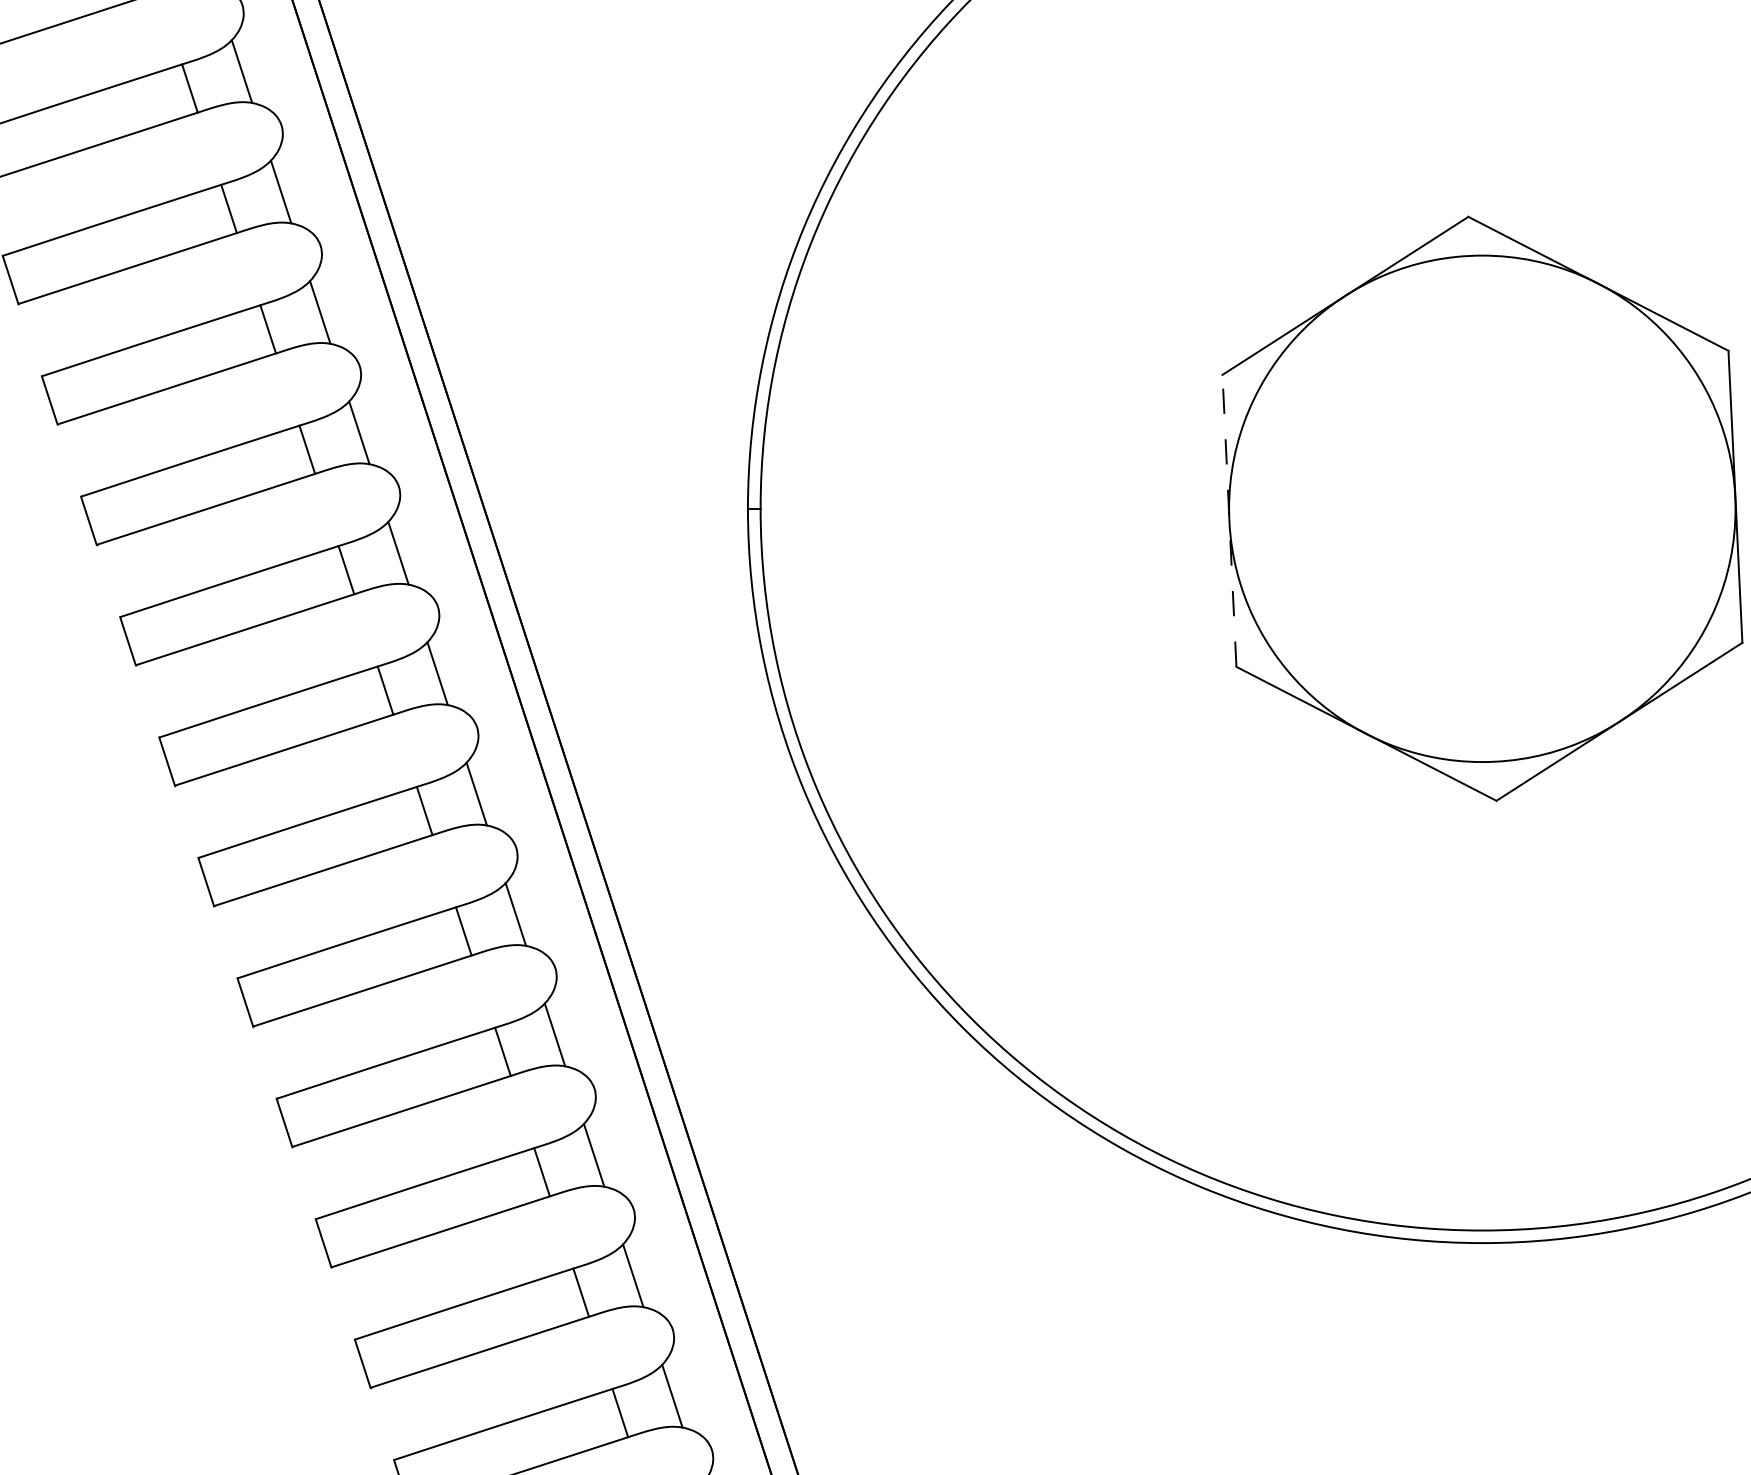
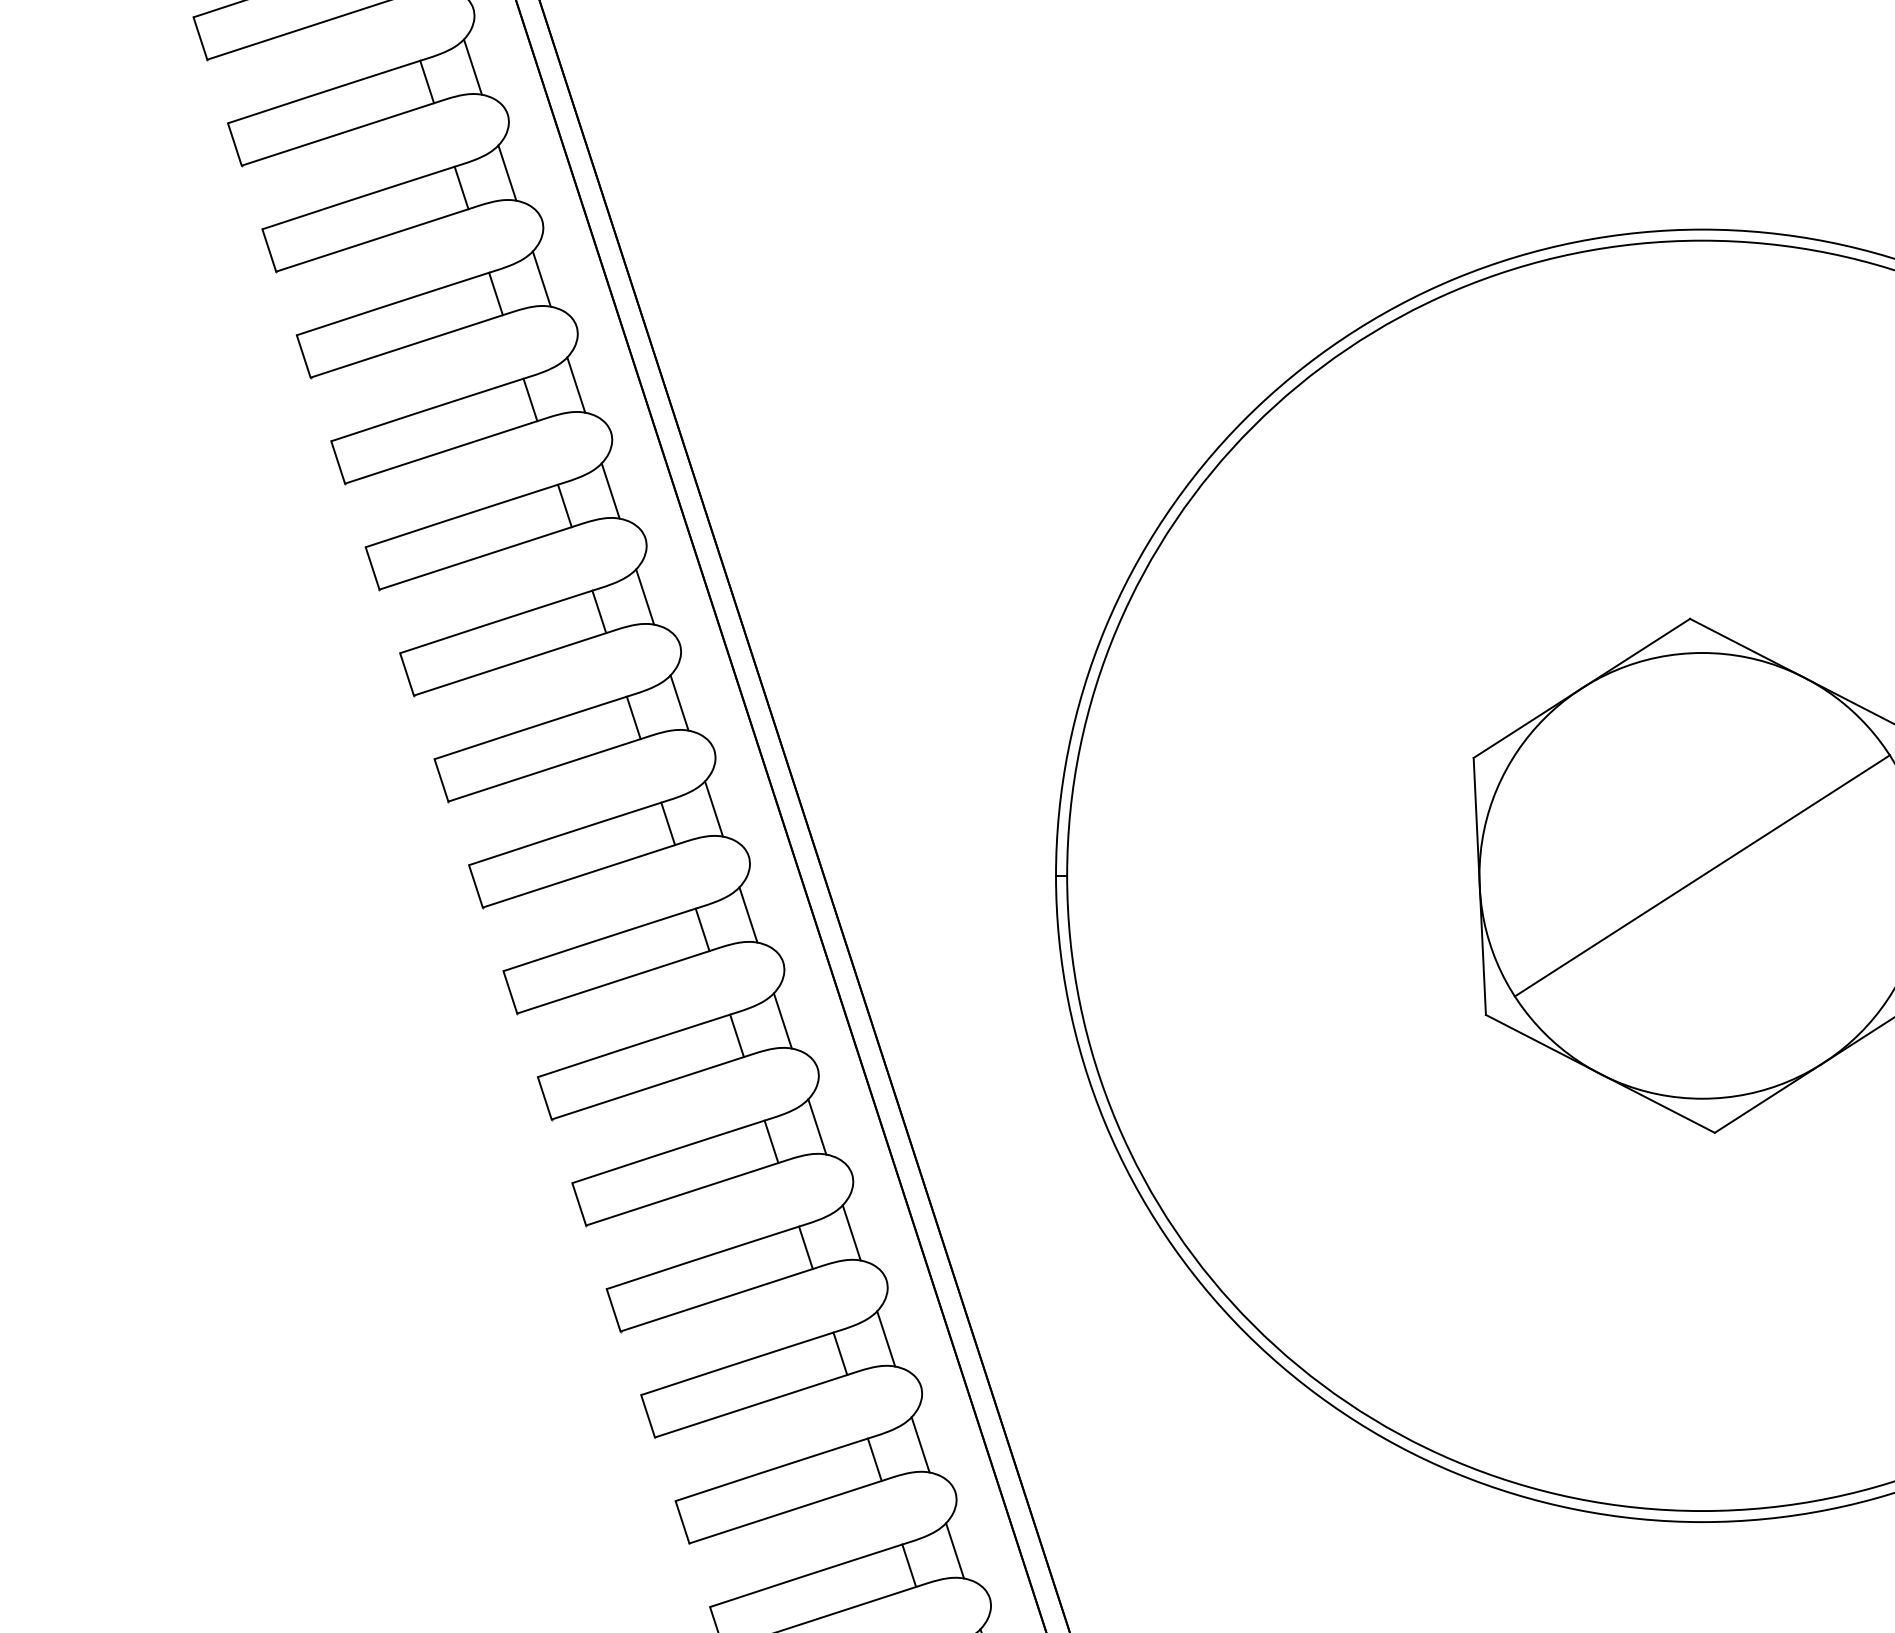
line: (1482, 508) -> (1702, 875), added
line: (1229, 520) -> (1479, 886), dashed -> solid

